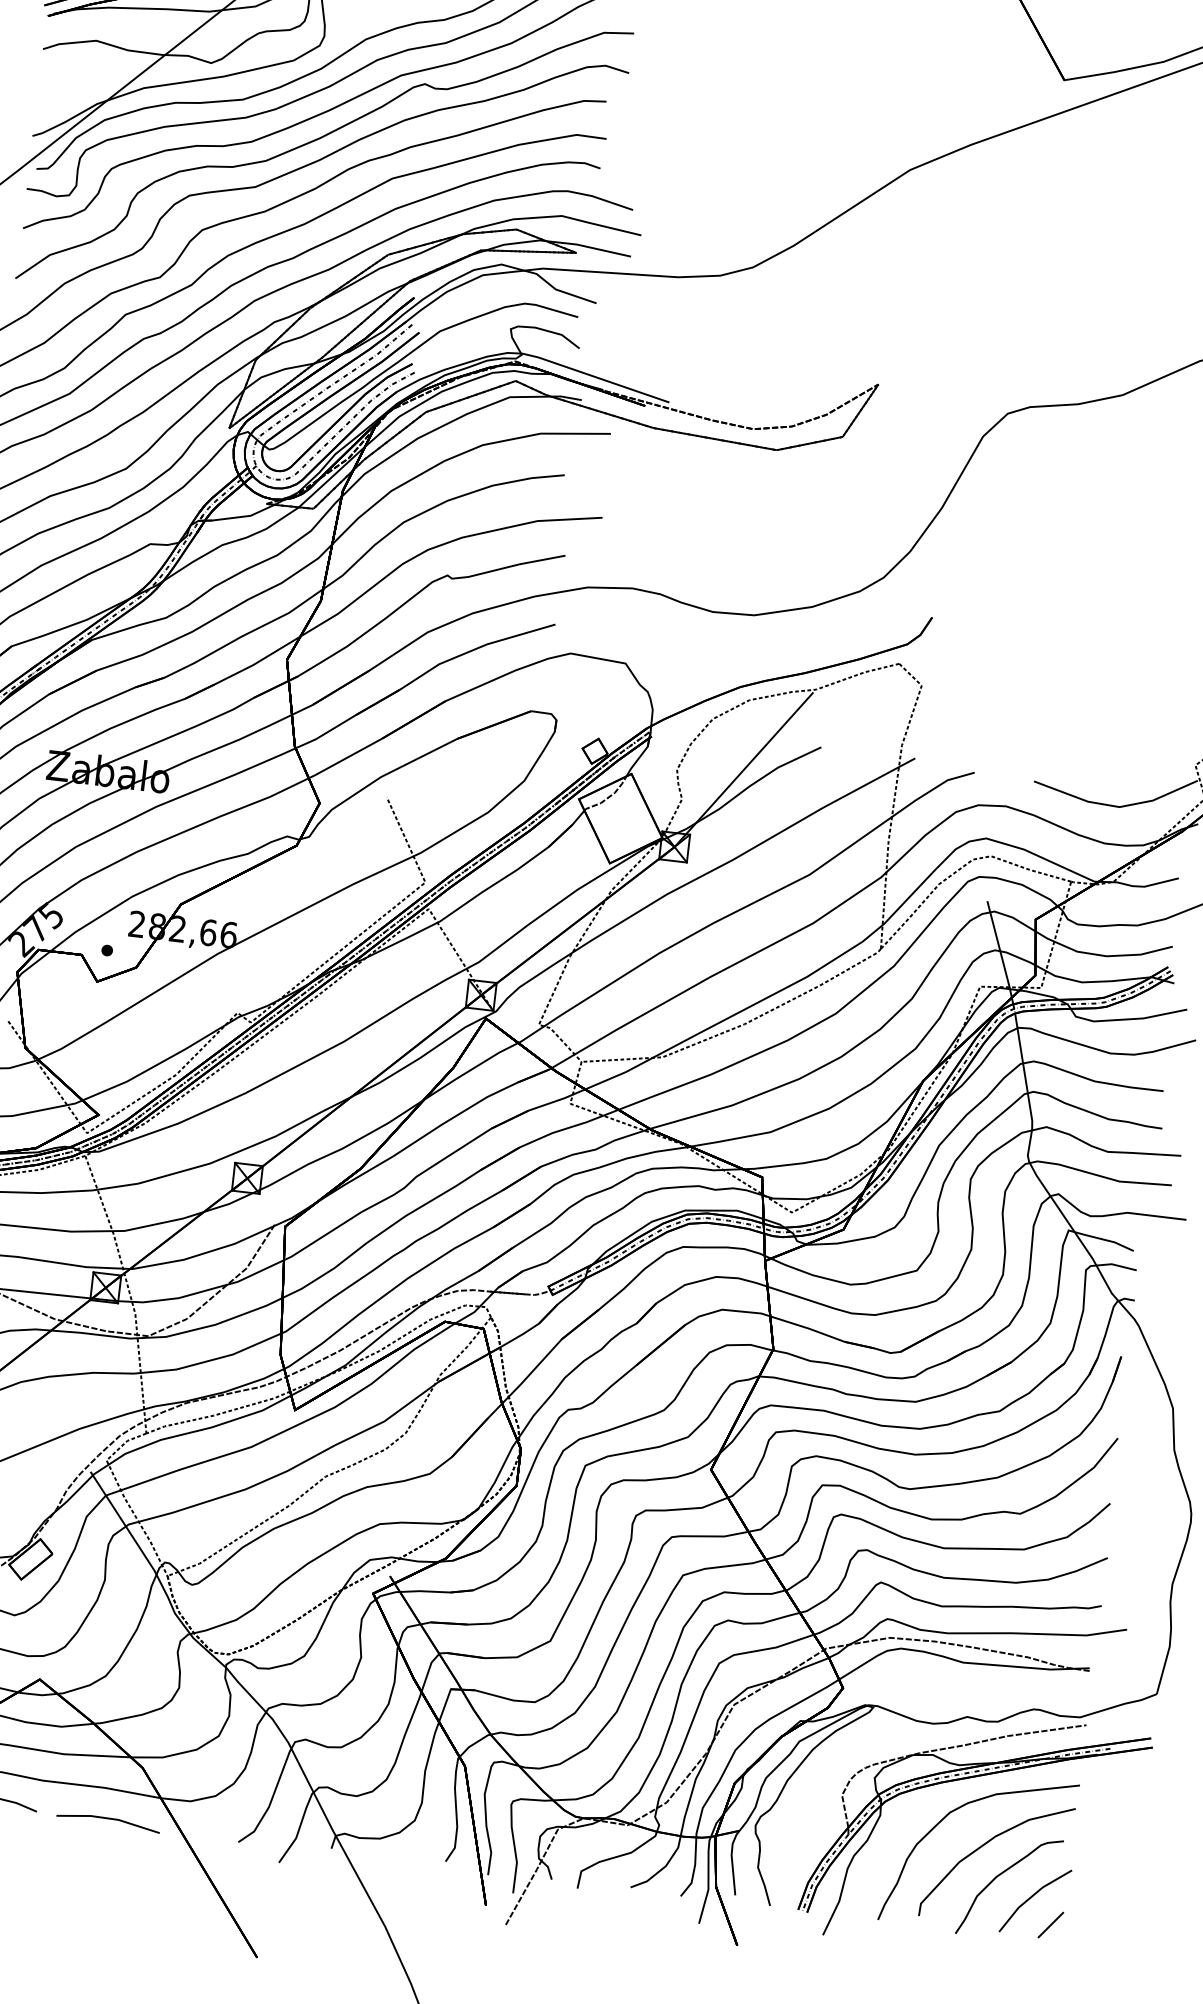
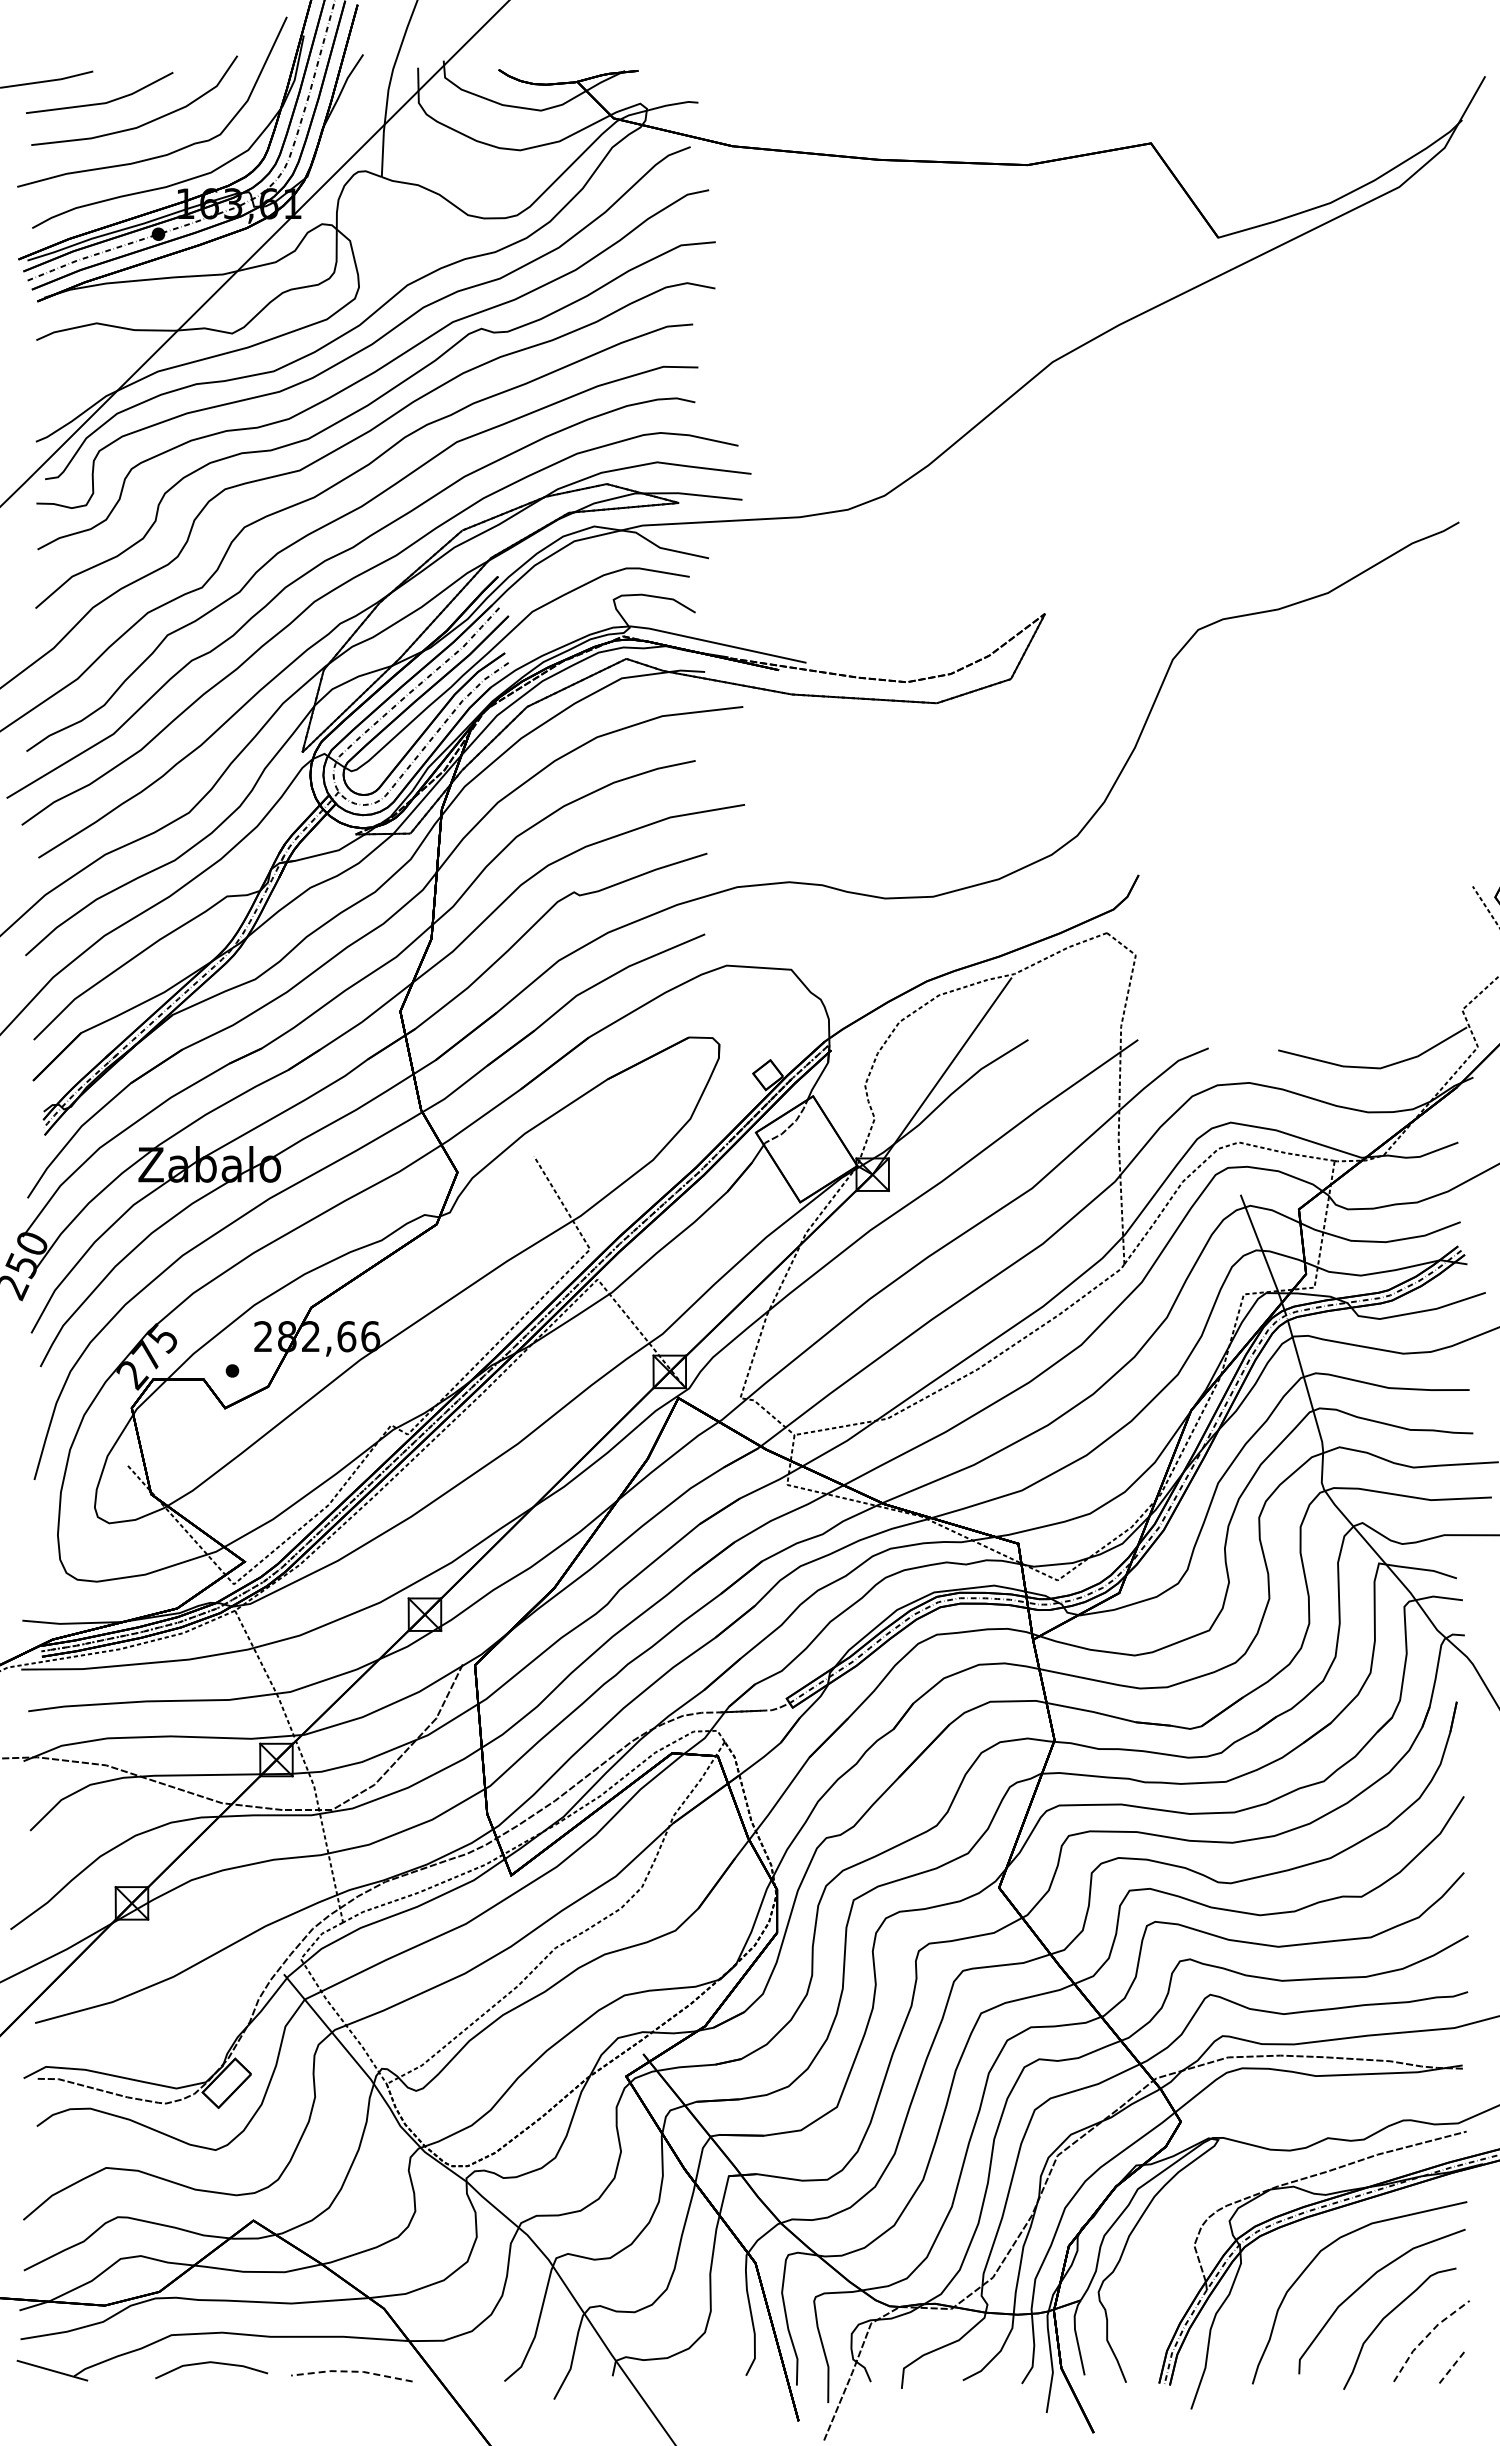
line: (108, 1818) -> (351, 2371), solid -> dashed
line: (1031, 1896) -> (1426, 2336), solid -> dashed
line: (1050, 1924) -> (1452, 2366), solid -> dashed

